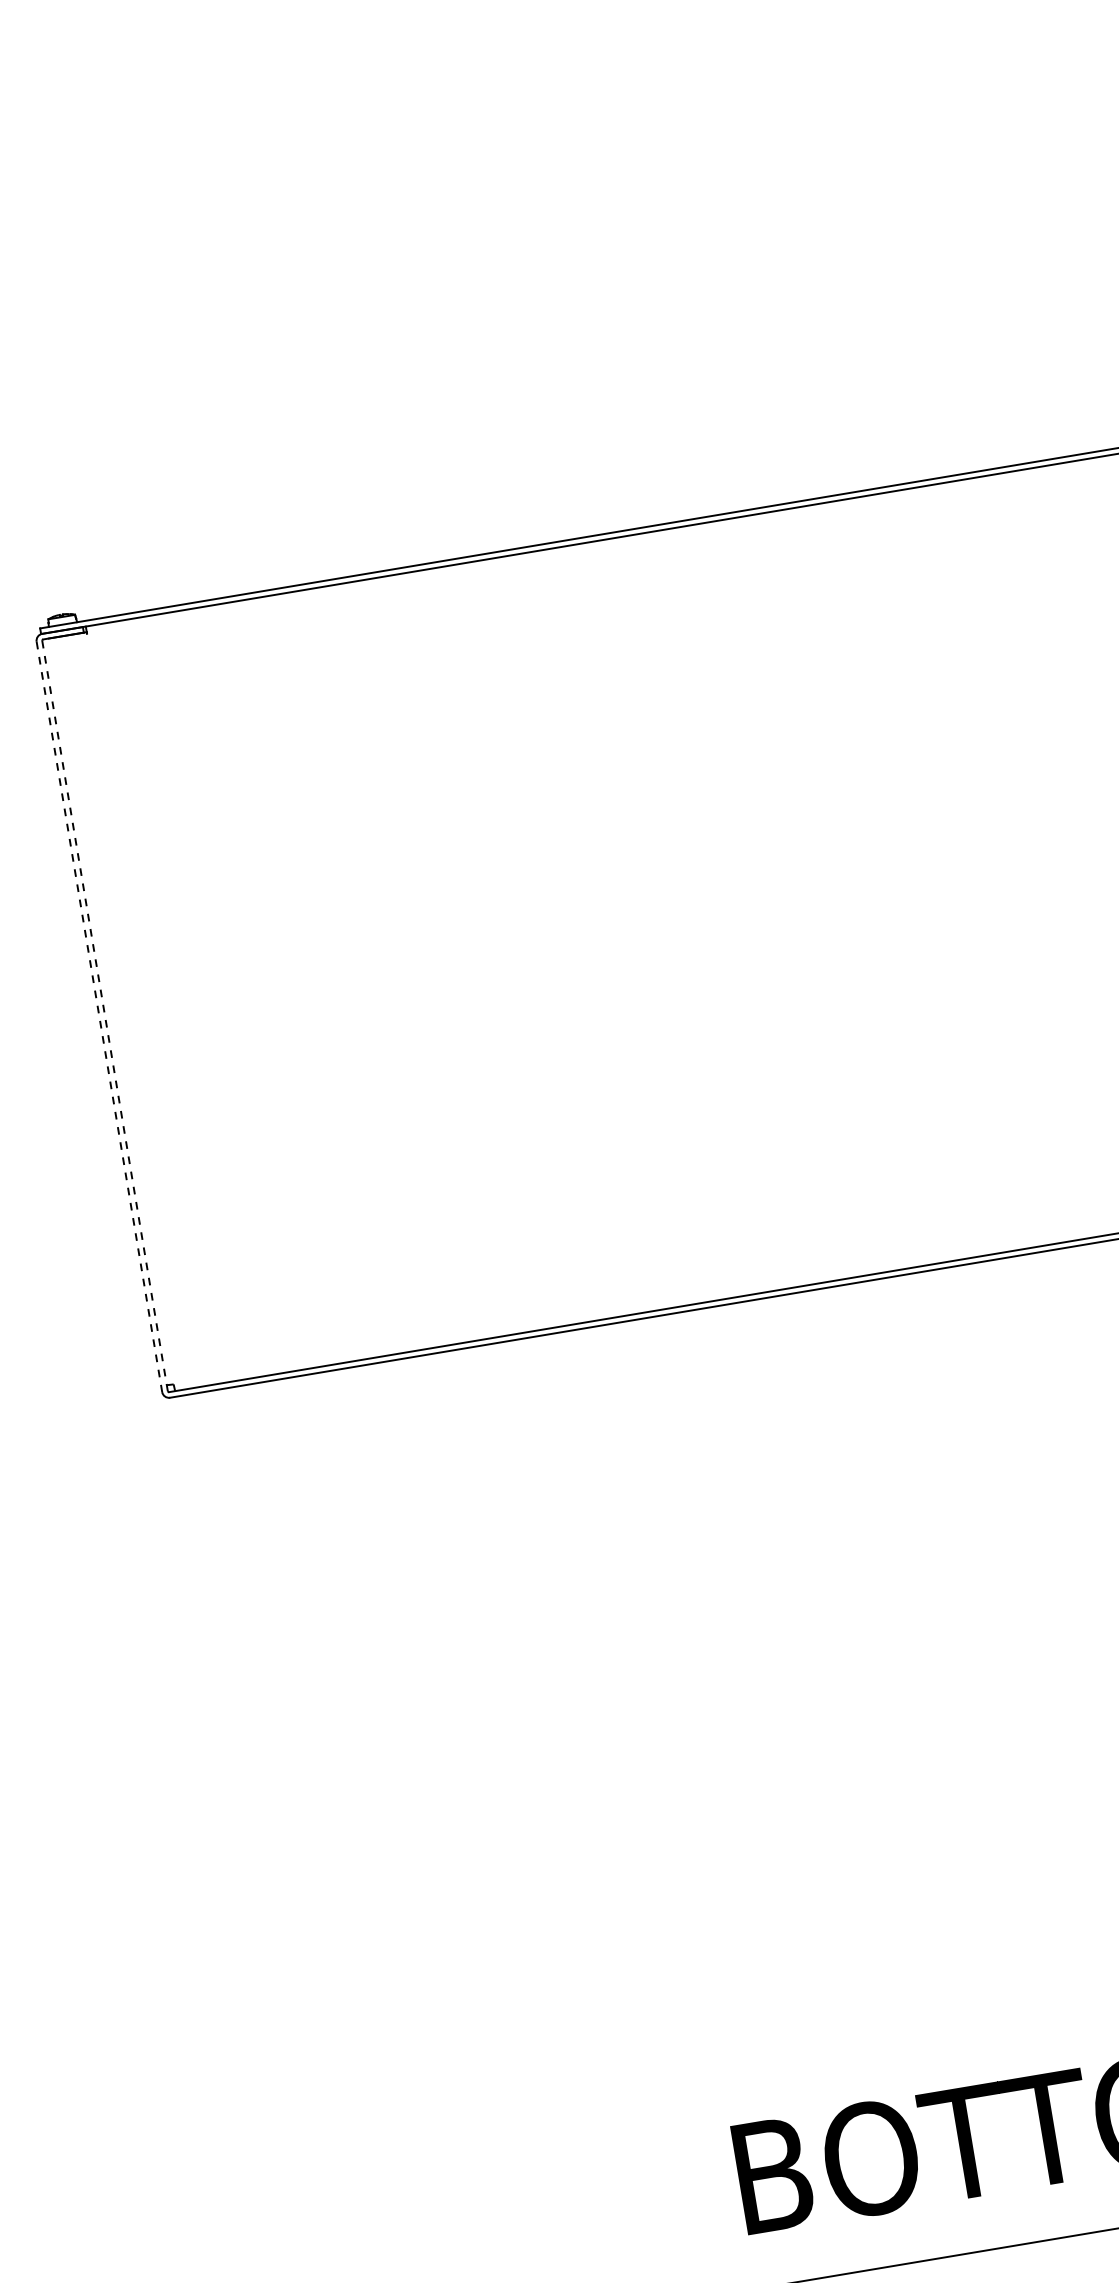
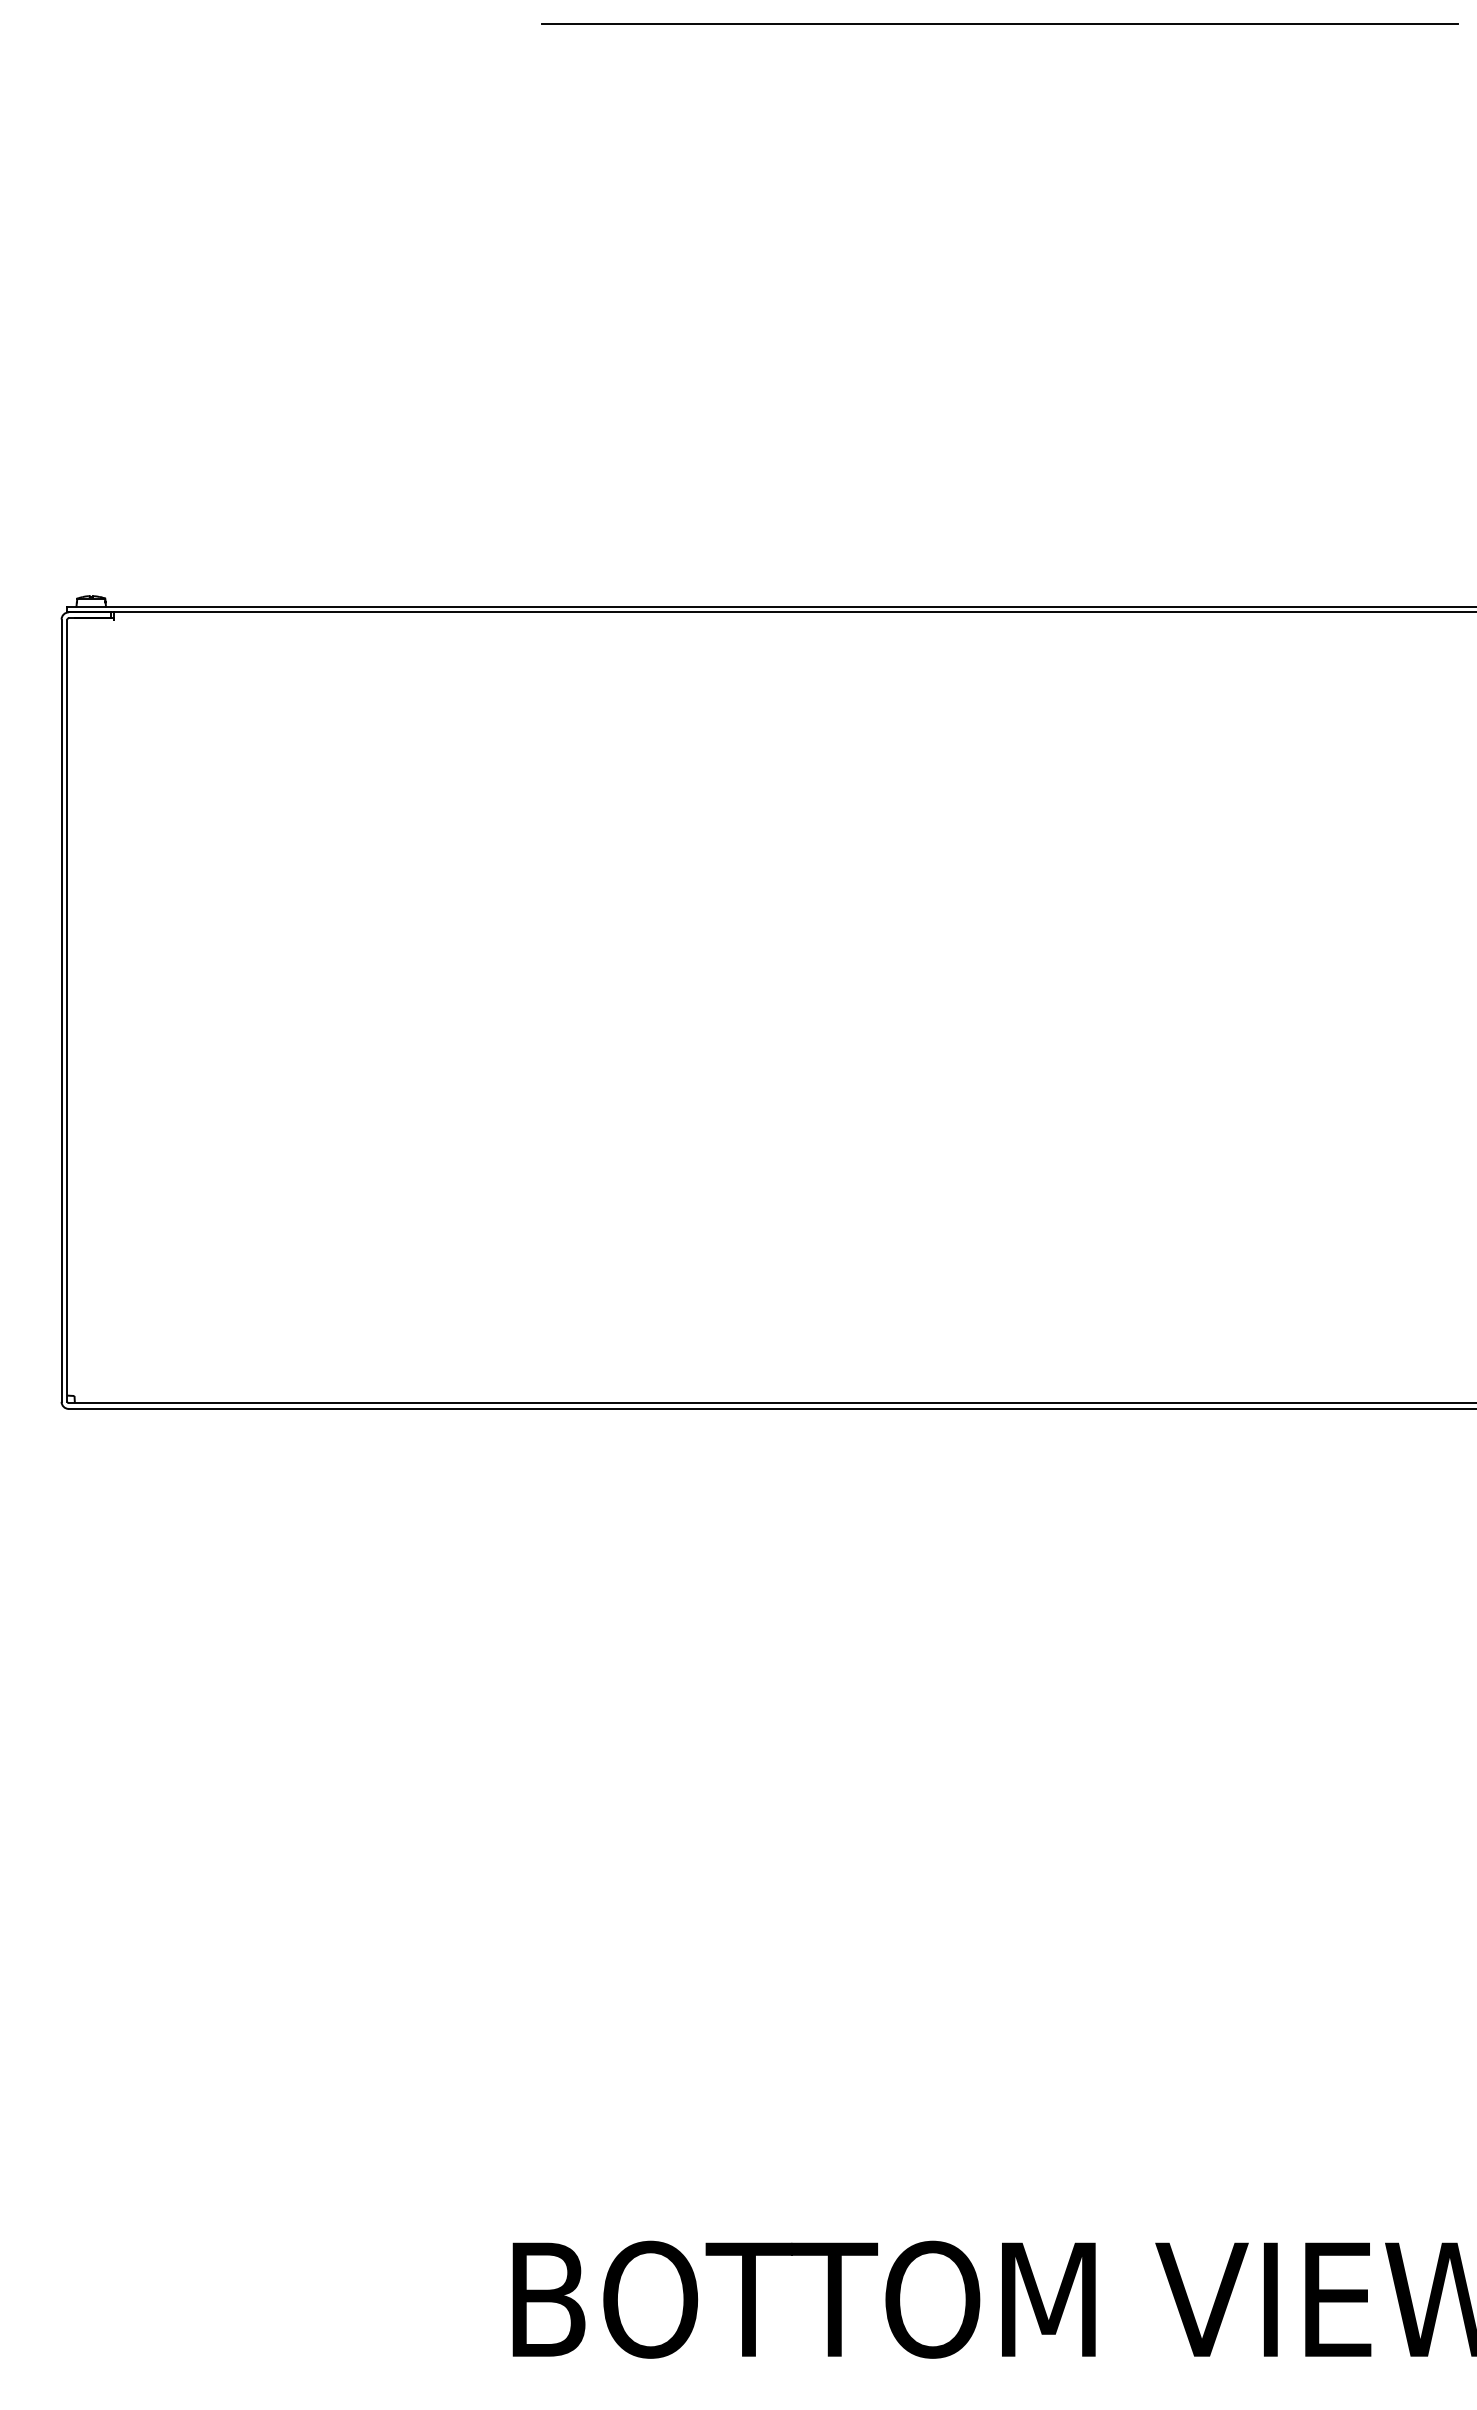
line: (105, 1016) -> (67, 1011), dashed -> solid
line: (99, 1017) -> (61, 1011), dashed -> solid

